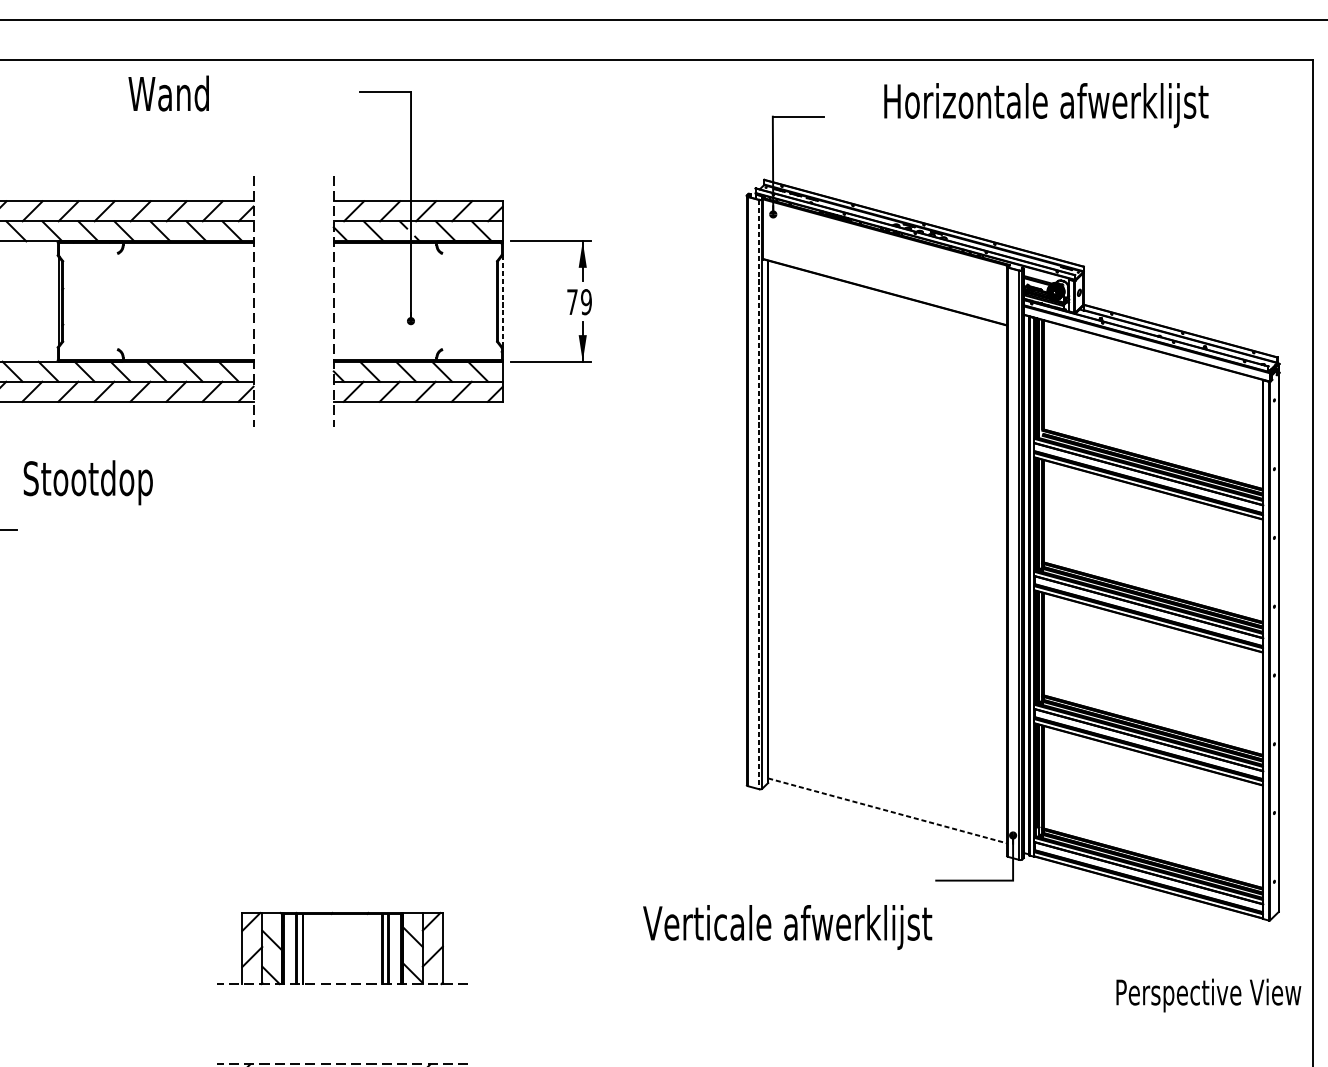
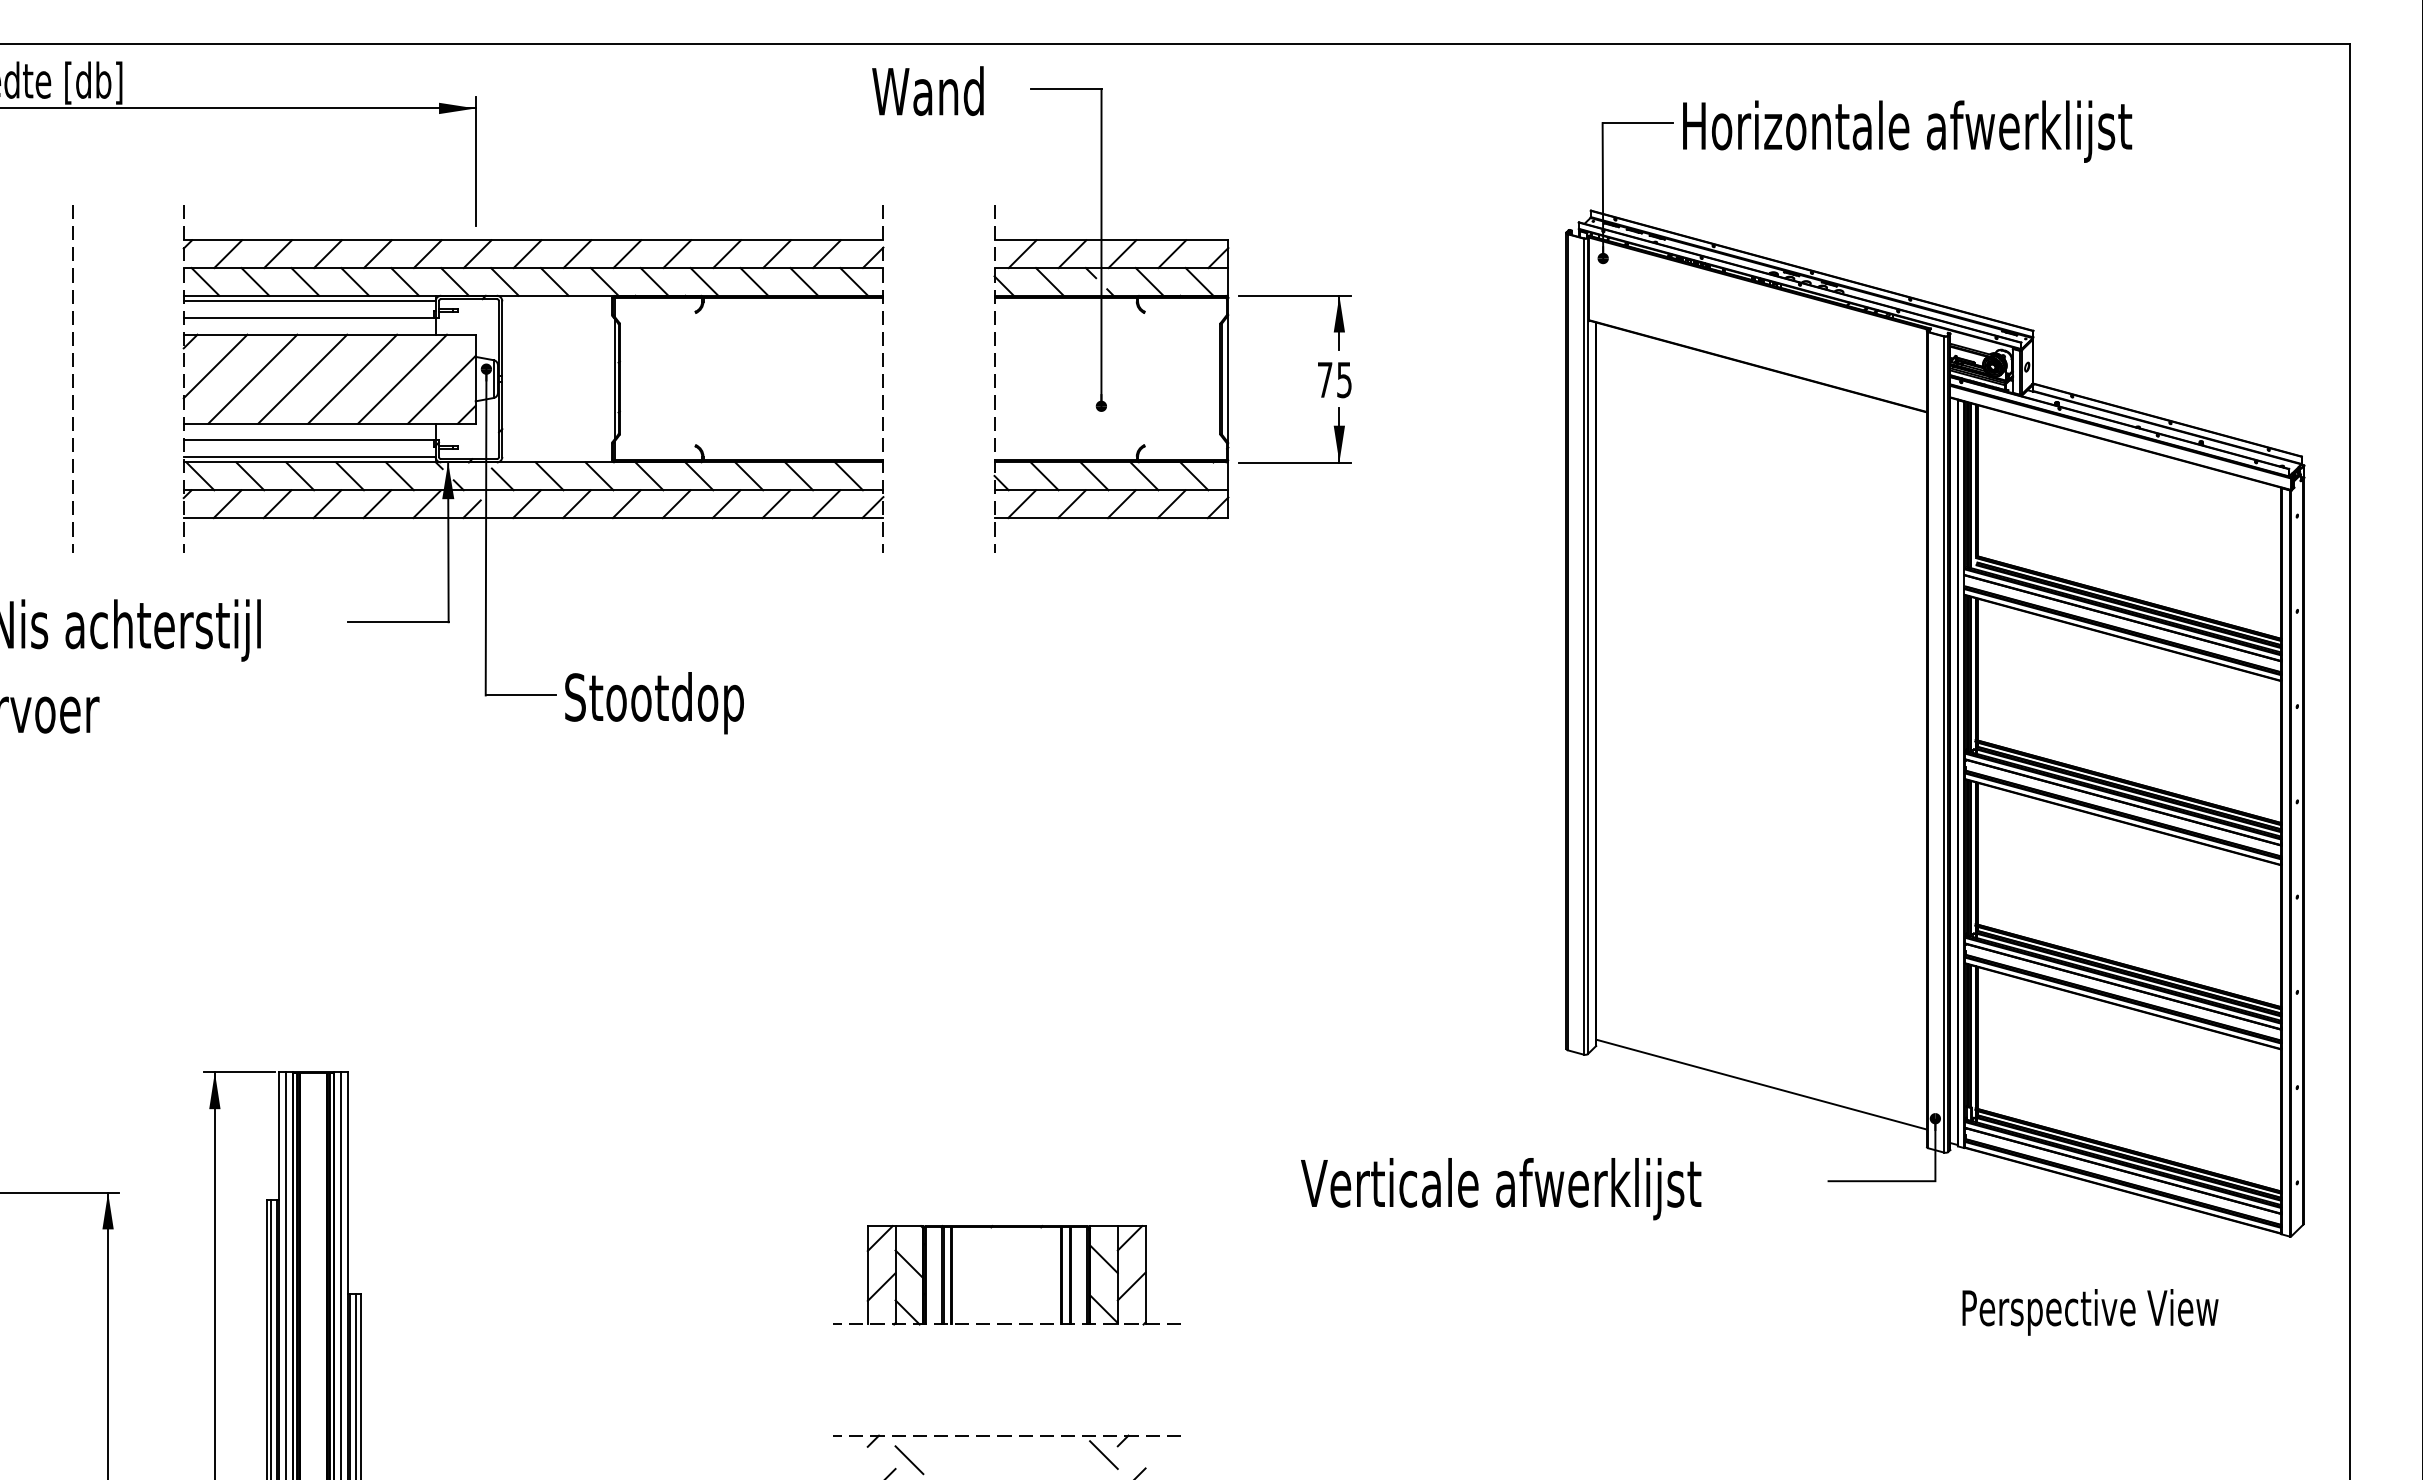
text: (168, 93) -> (927, 90), moved
text: (1046, 105) -> (1907, 131), moved
line: (502, 301) -> (1228, 379), dashed -> solid
text: (586, 301) -> (1344, 379), 79 -> 75
text: (88, 483) -> (654, 703), moved
line: (759, 495) -> (1583, 647), dashed -> solid
line: (887, 810) -> (1761, 1084), dashed -> solid
text: (787, 927) -> (1501, 1189), moved
text: (1208, 995) -> (2090, 1312), moved

